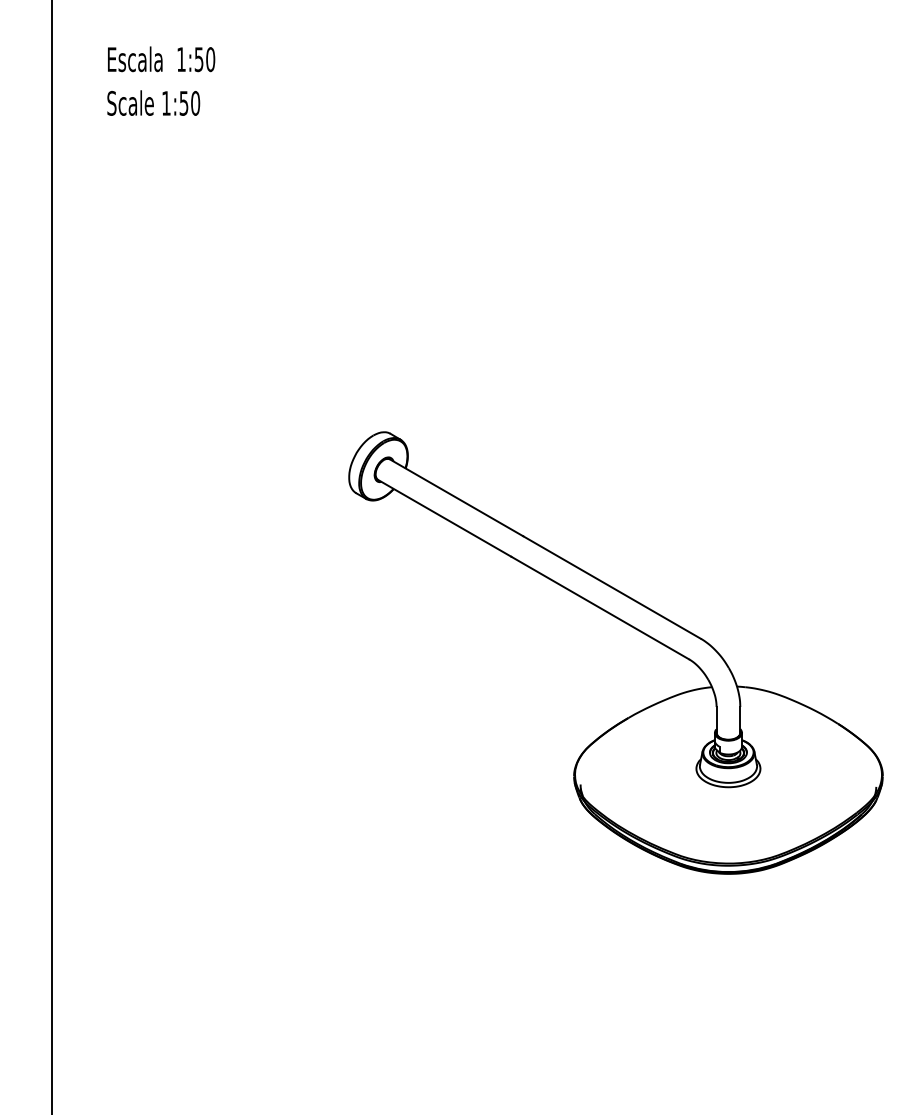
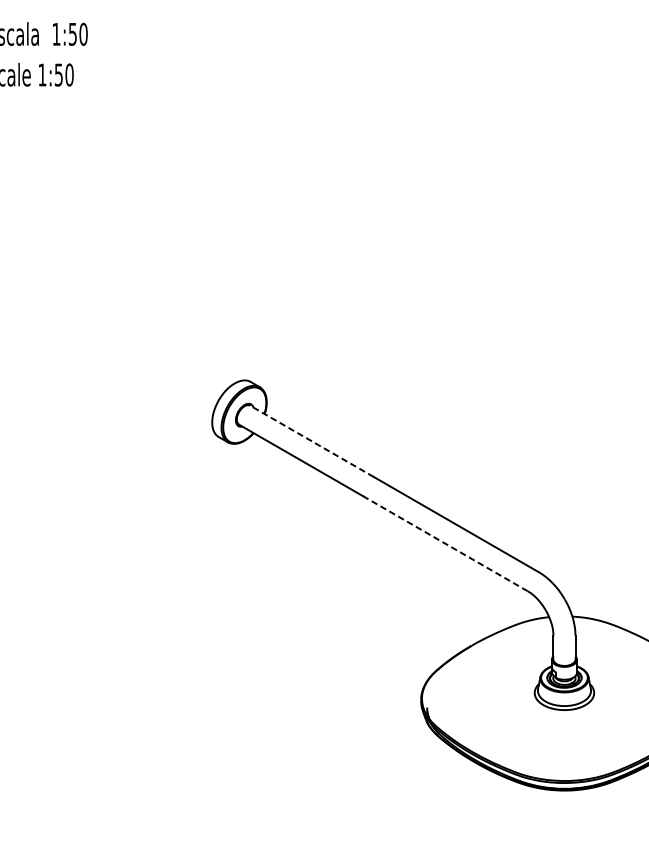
line: (456, 497) -> (311, 441), solid -> dashed
line: (600, 608) -> (445, 544), solid -> dashed

